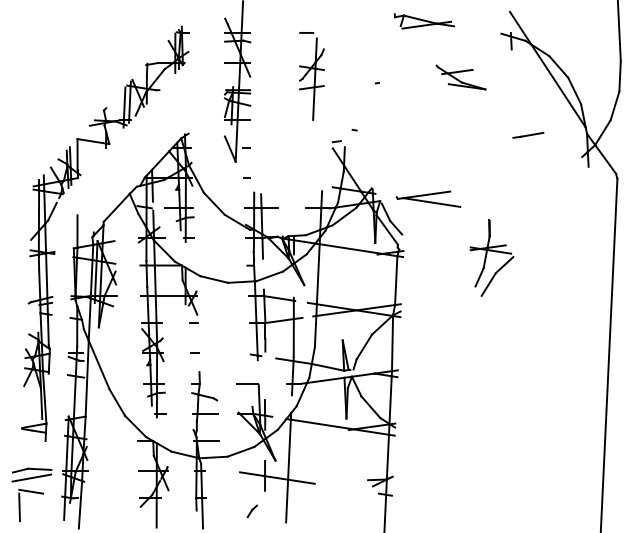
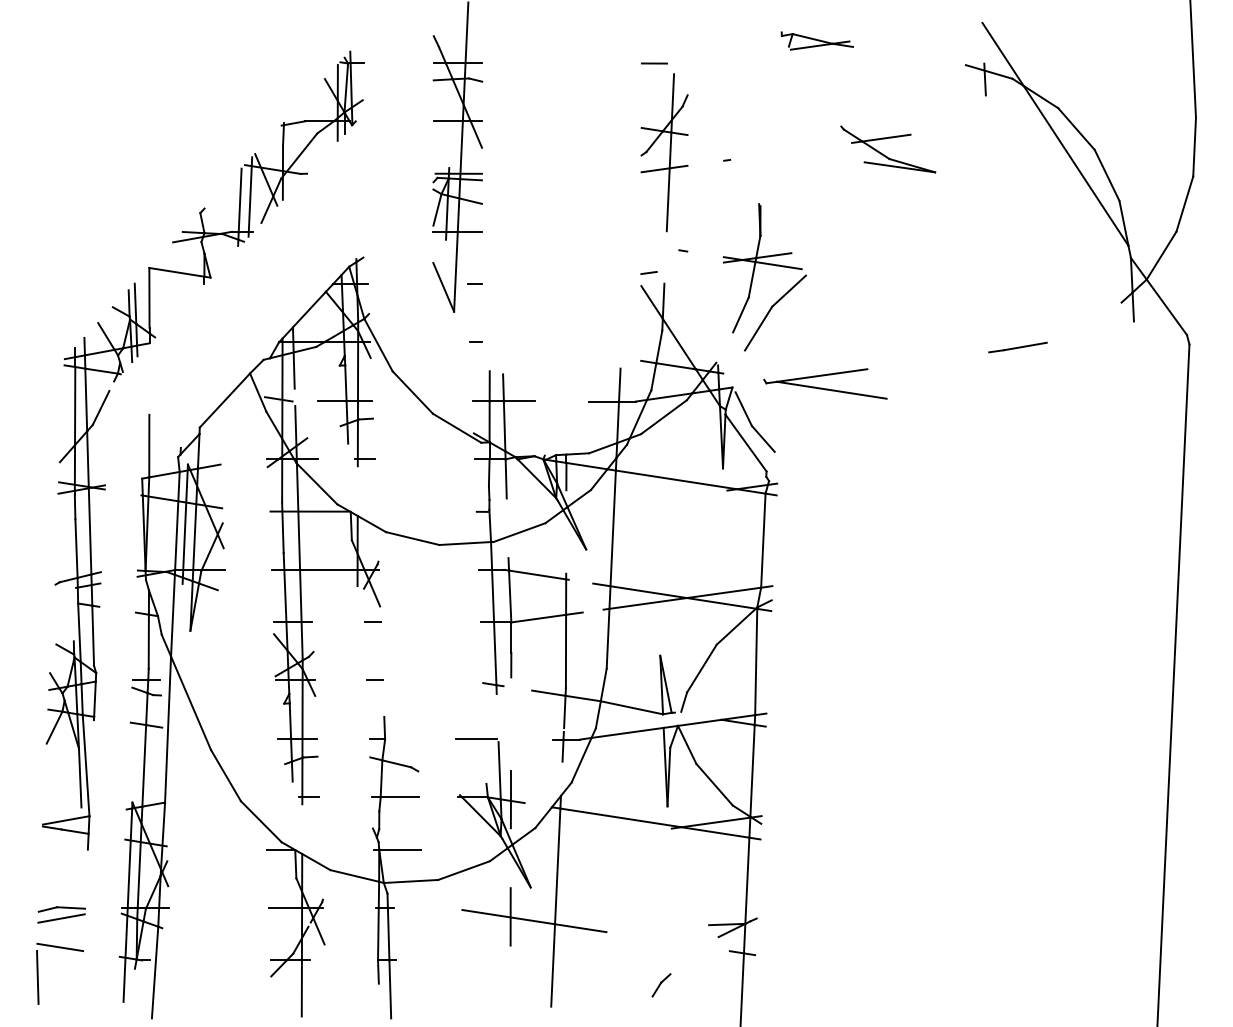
part: (423, 20) -> (815, 39), size x0.62
part: (311, 76) -> (663, 147), moved
line: (528, 134) -> (1018, 345), moved
part: (491, 257) -> (763, 276), moved
part: (31, 474) -> (60, 914), size x0.62
line: (252, 511) -> (661, 985), moved

